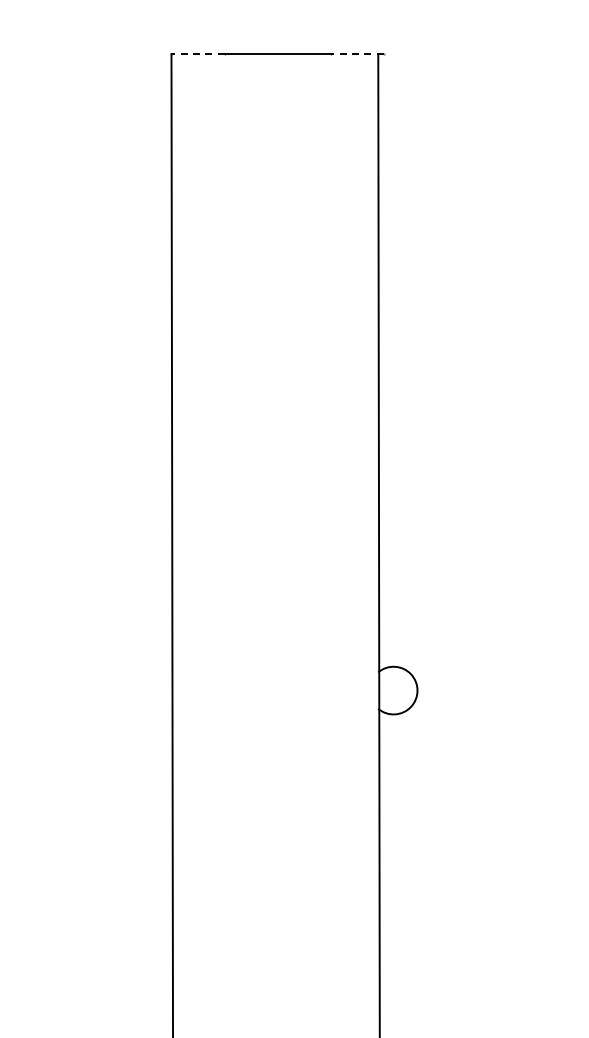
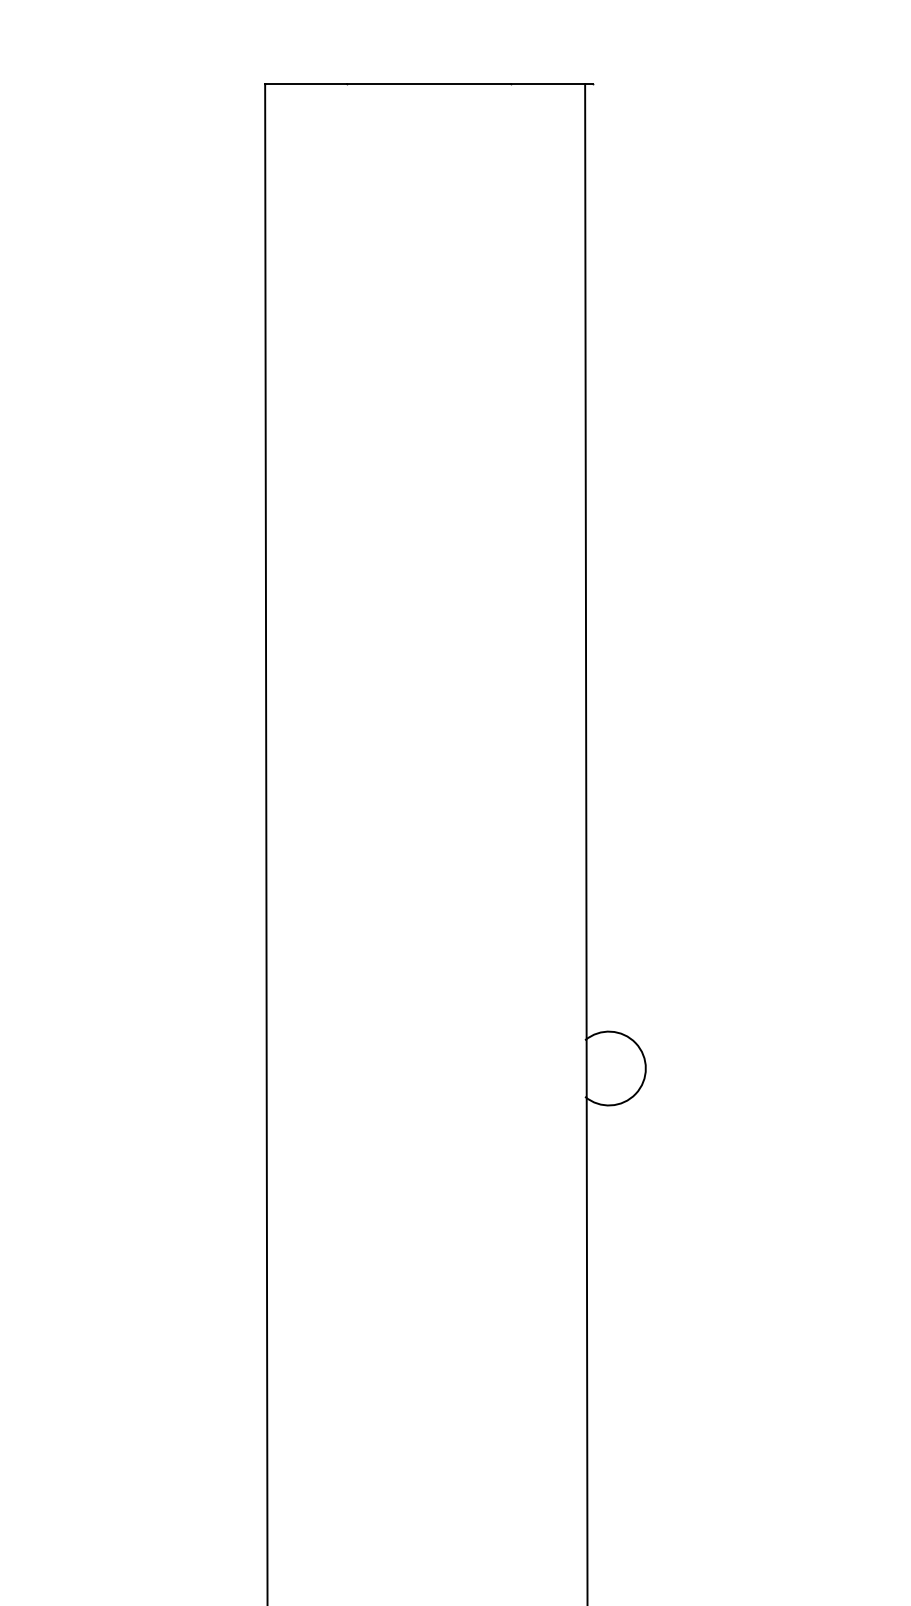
line: (198, 54) -> (306, 84), dashed -> solid
line: (357, 54) -> (552, 84), dashed -> solid

